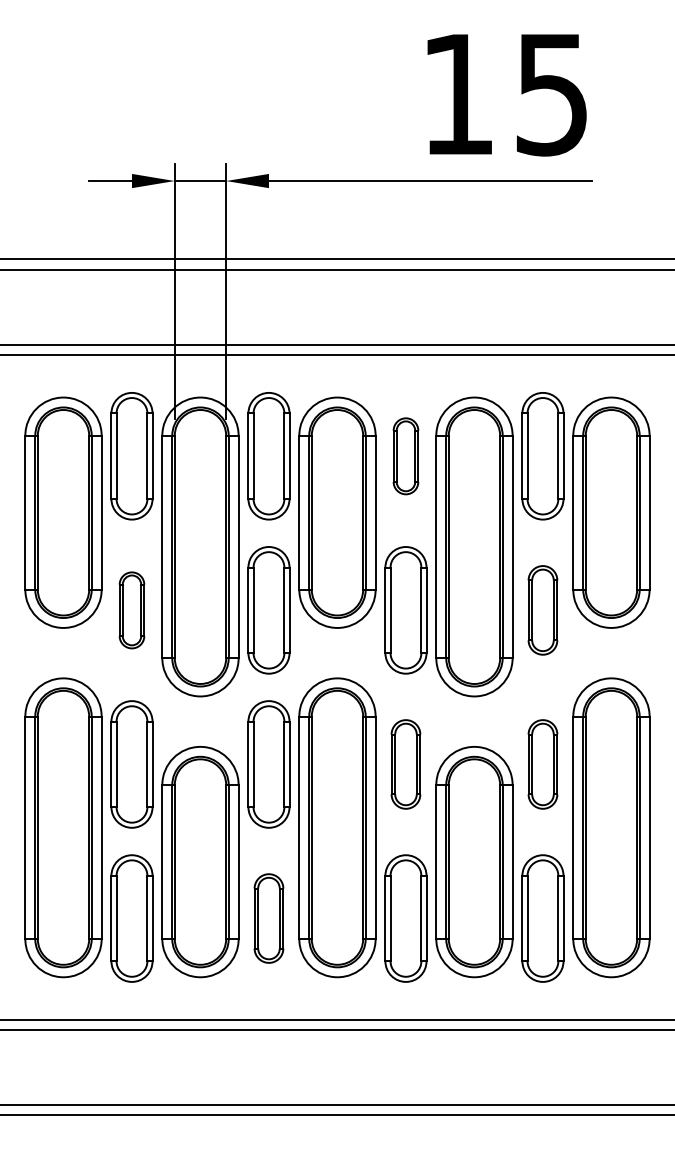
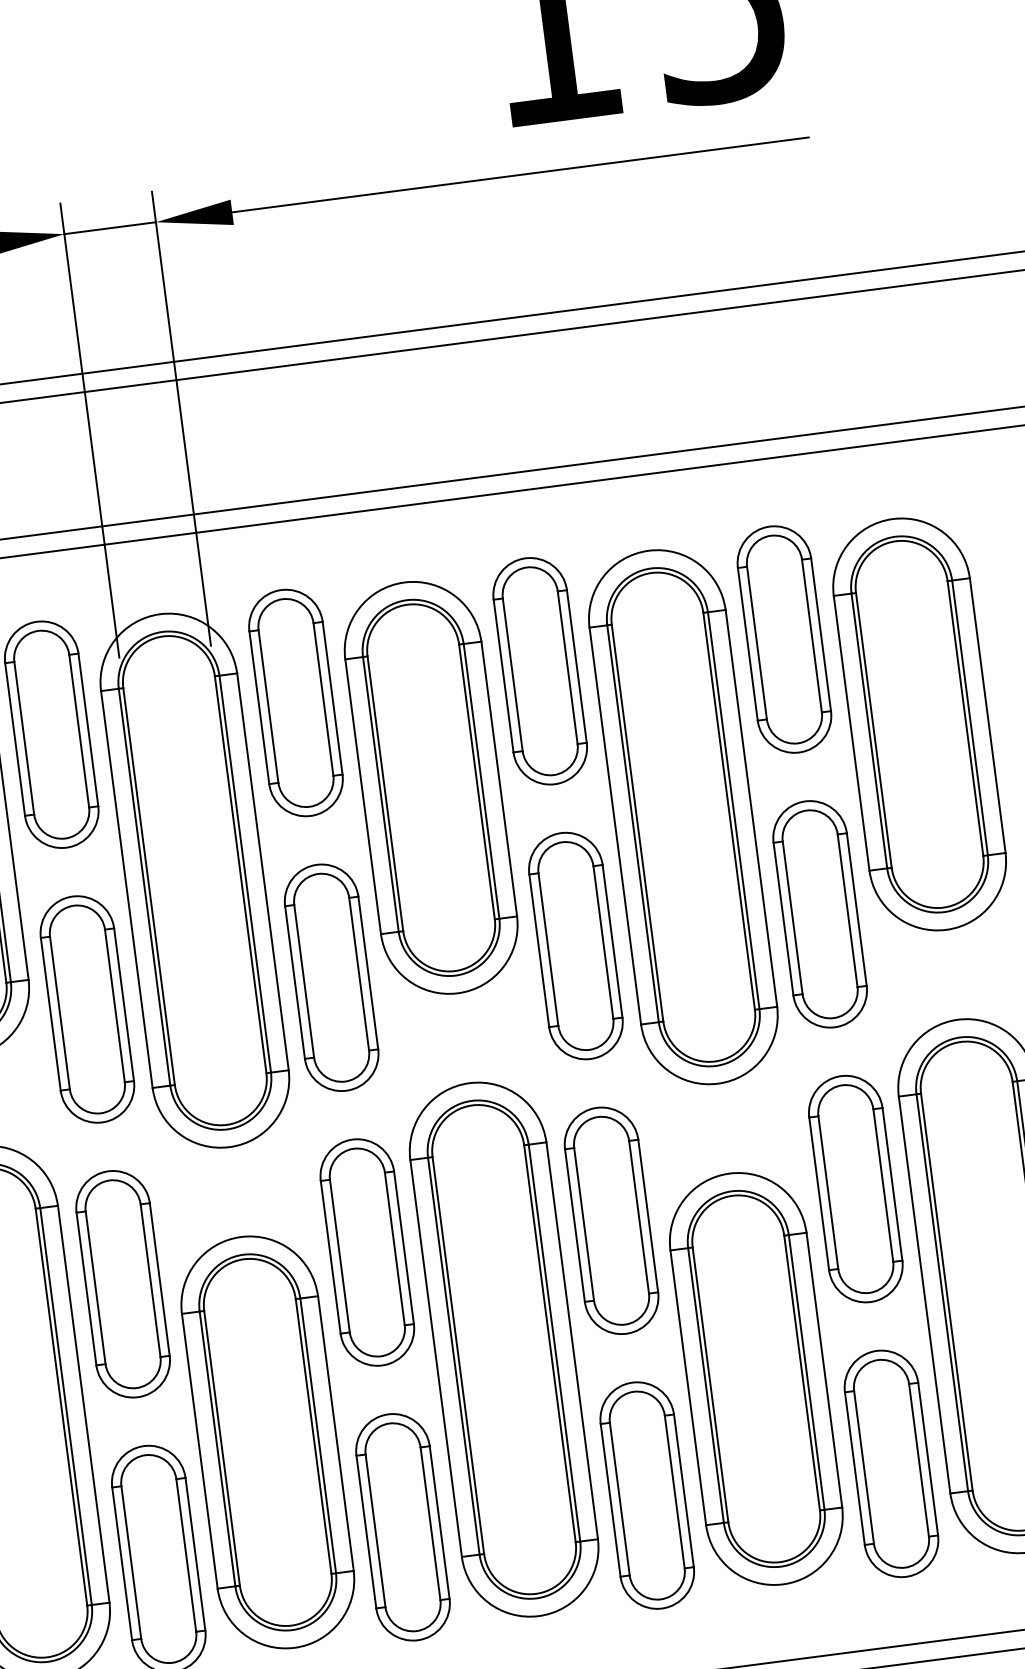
part: (405, 456) -> (539, 671), size x1.67
part: (131, 610) -> (86, 1009), size x1.67
part: (542, 610) -> (819, 914), size x1.43
part: (405, 764) -> (610, 1220), size x1.43
part: (542, 764) -> (855, 1189), size x1.43
part: (268, 918) -> (402, 1527), size x1.43

